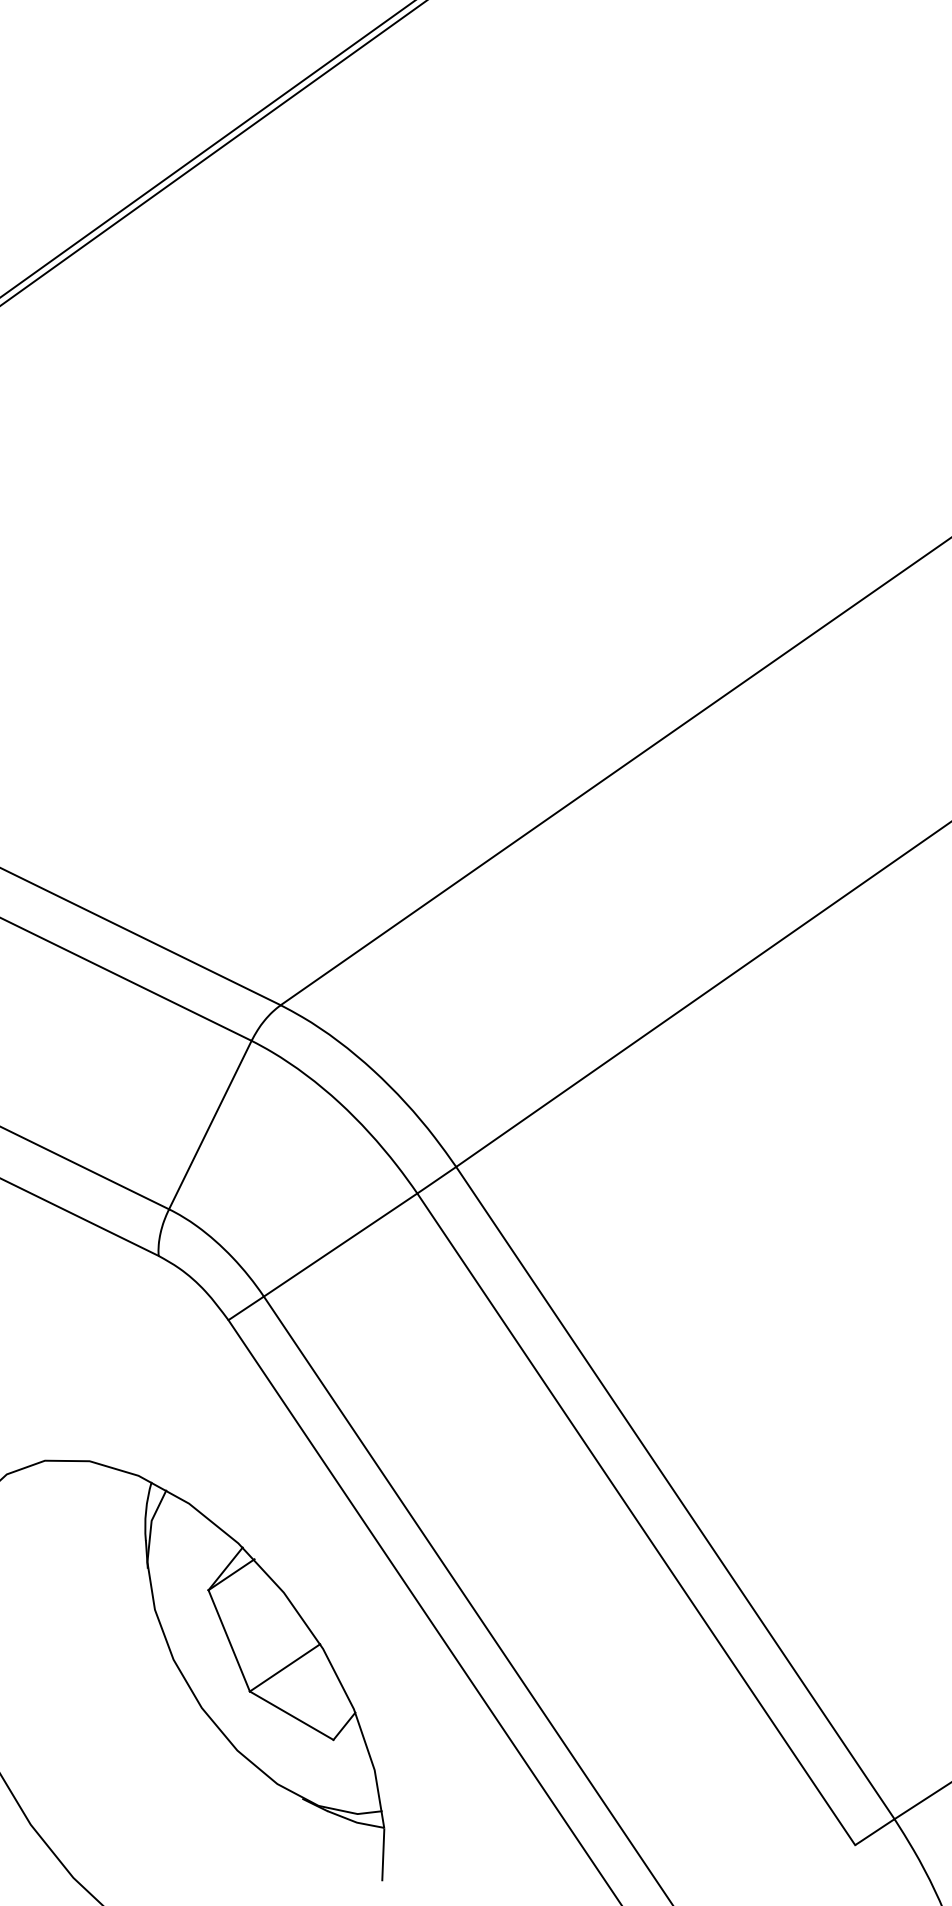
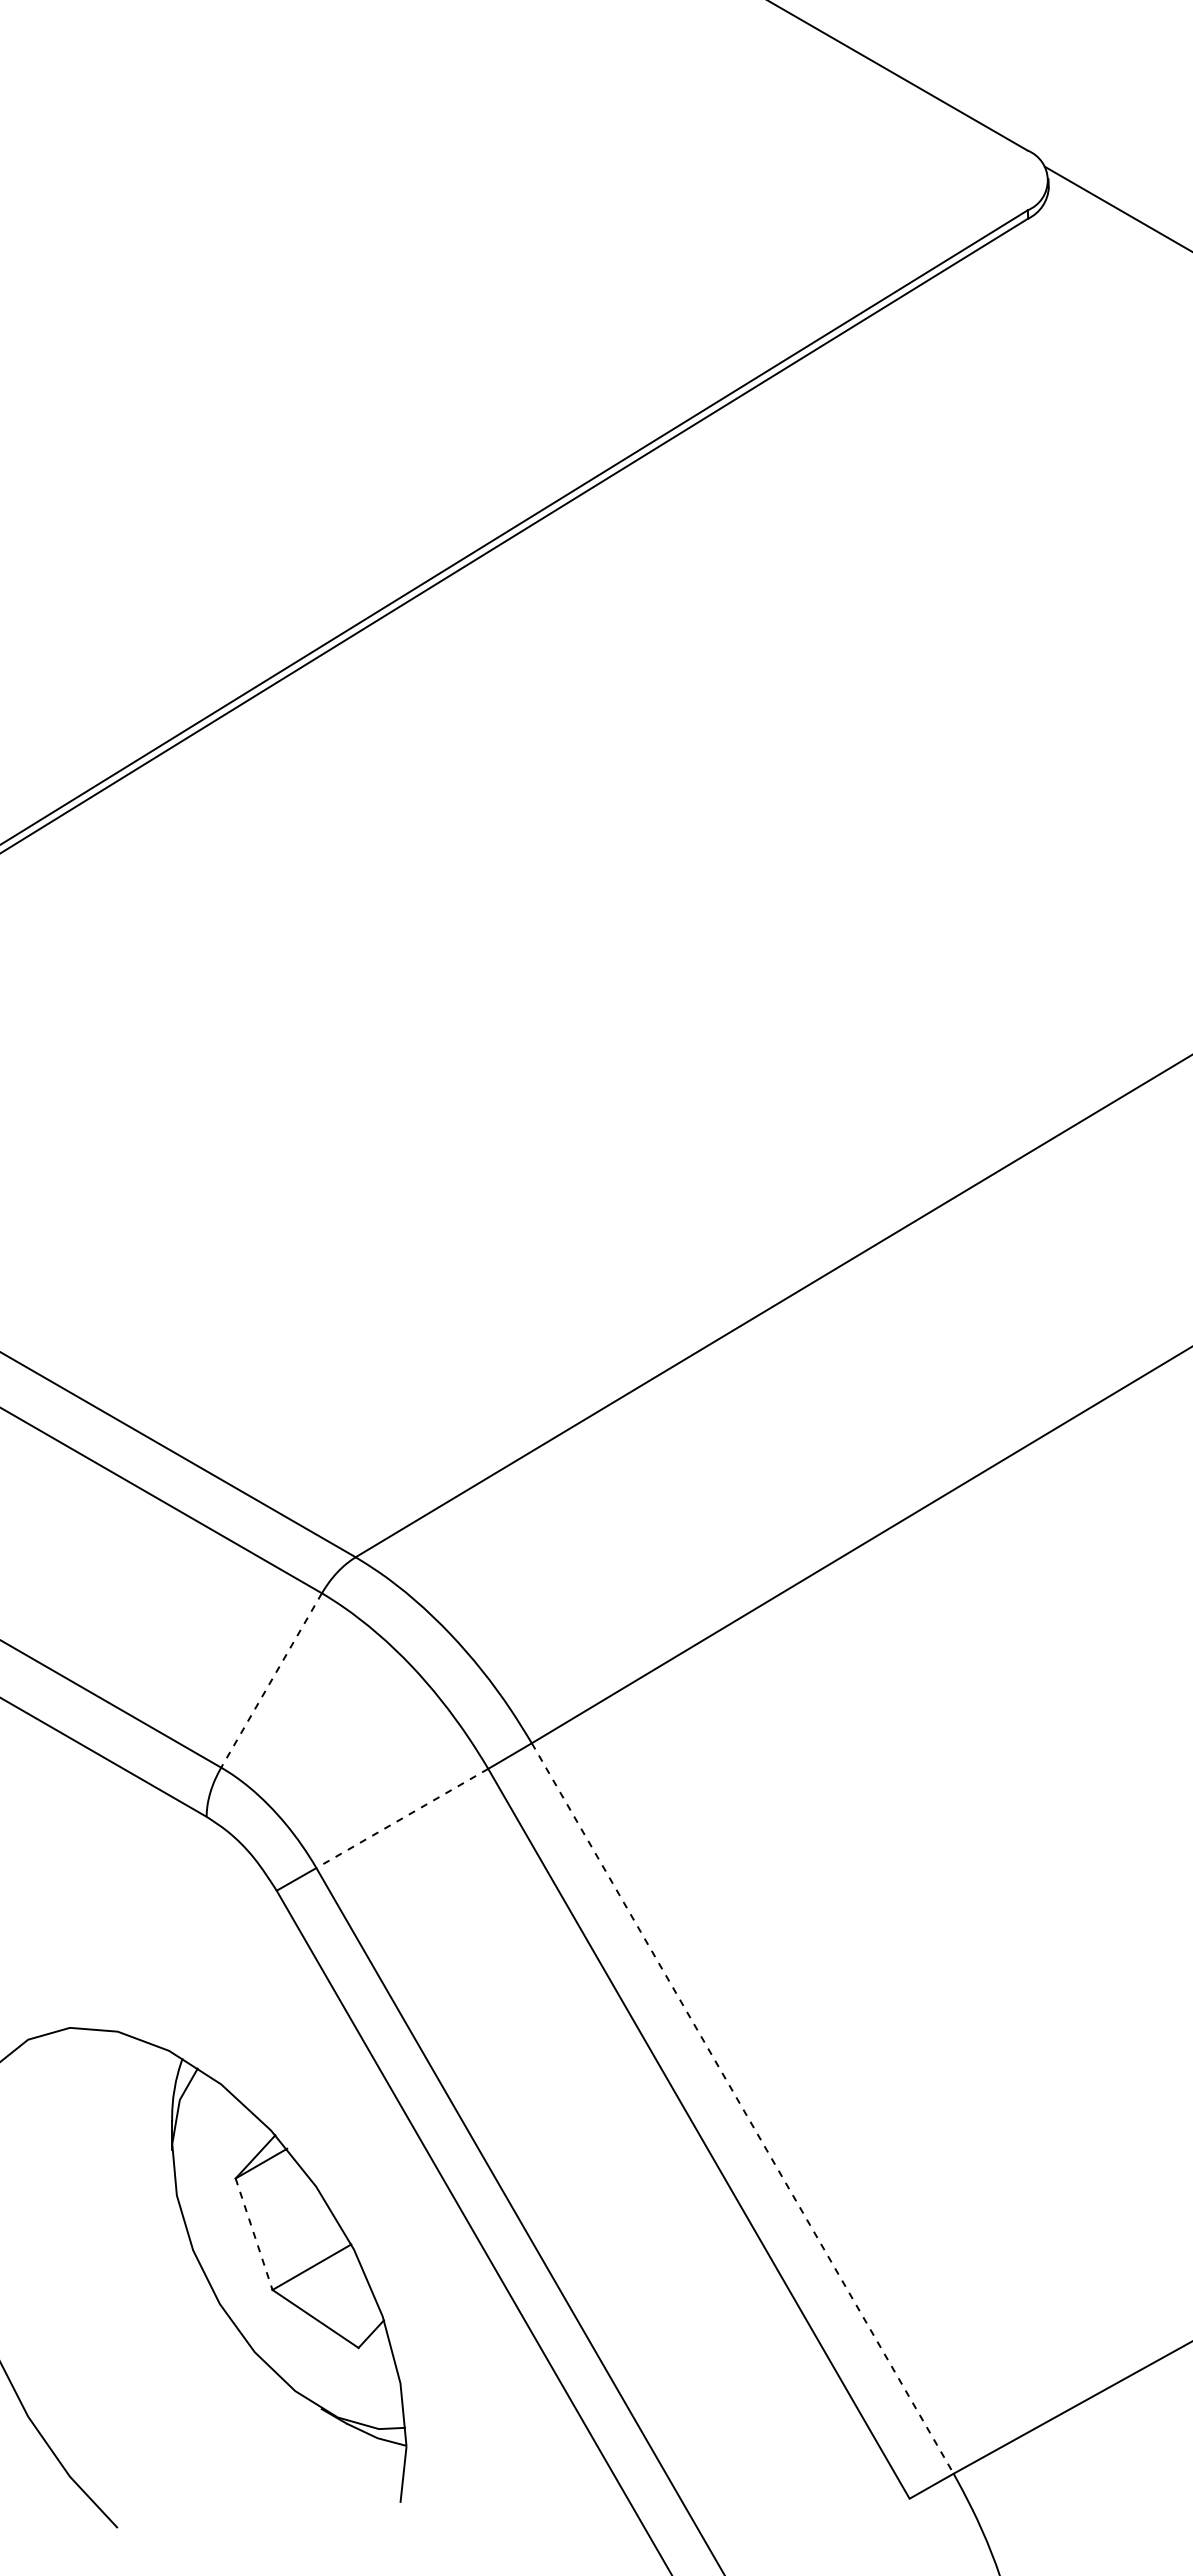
line: (210, 1125) -> (271, 1680), solid -> dashed
line: (339, 1245) -> (401, 1818), solid -> dashed
line: (675, 1493) -> (742, 2108), solid -> dashed
line: (229, 1641) -> (254, 2234), solid -> dashed

